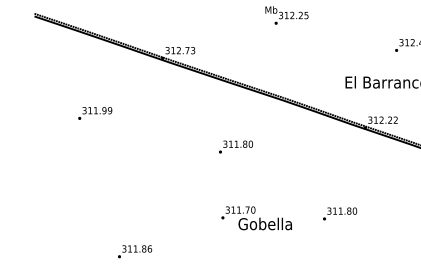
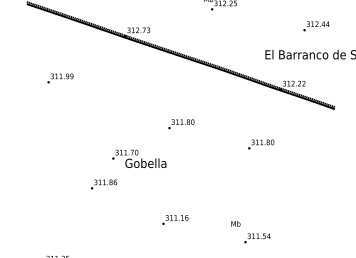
text: (95, 113) -> (60, 78), moved
text: (236, 147) -> (181, 124), moved
text: (340, 213) -> (261, 144), moved
text: (256, 217) -> (139, 158), moved

